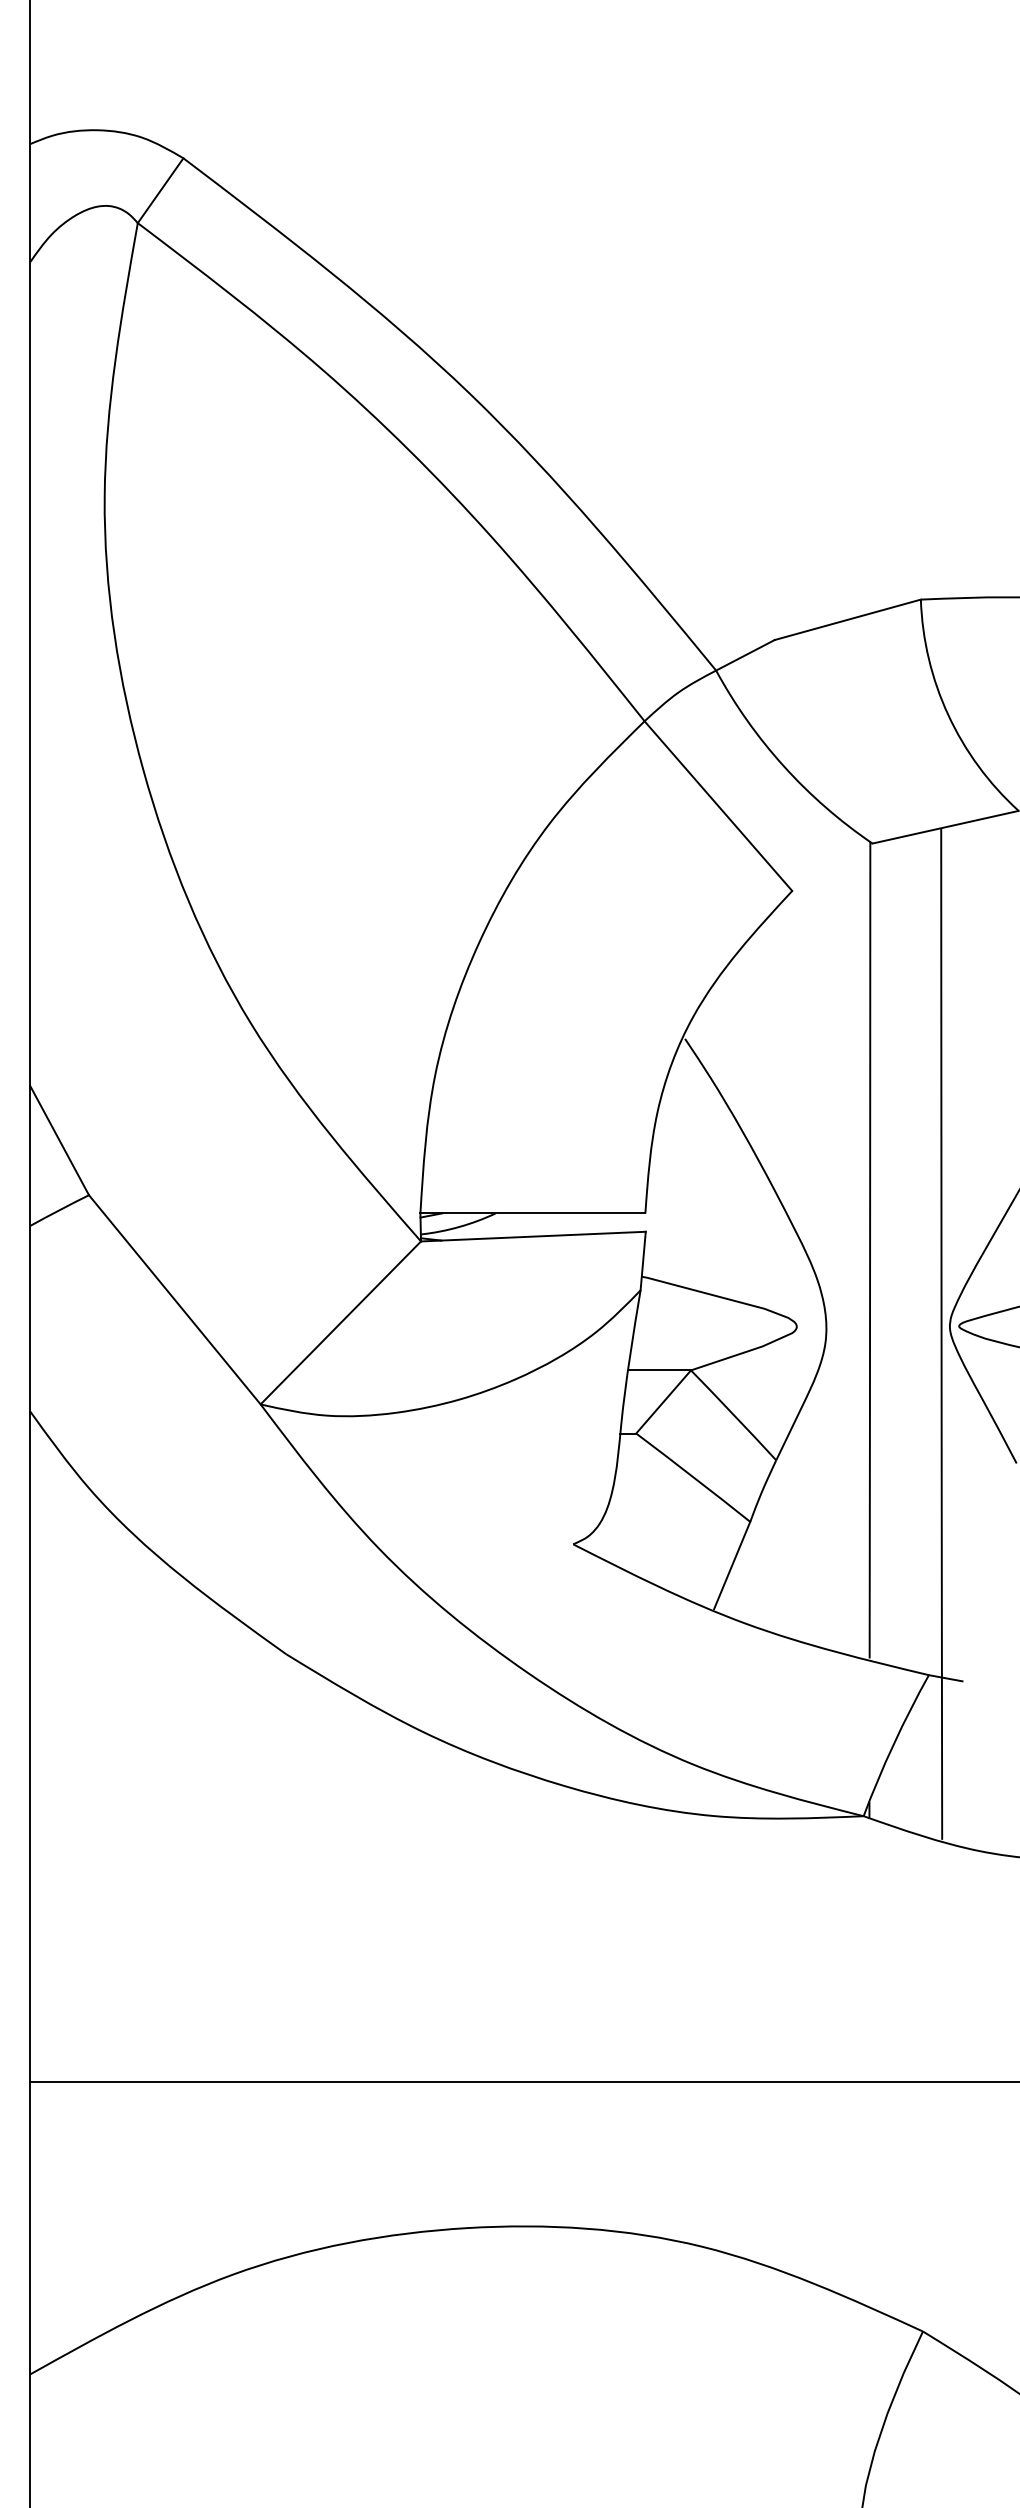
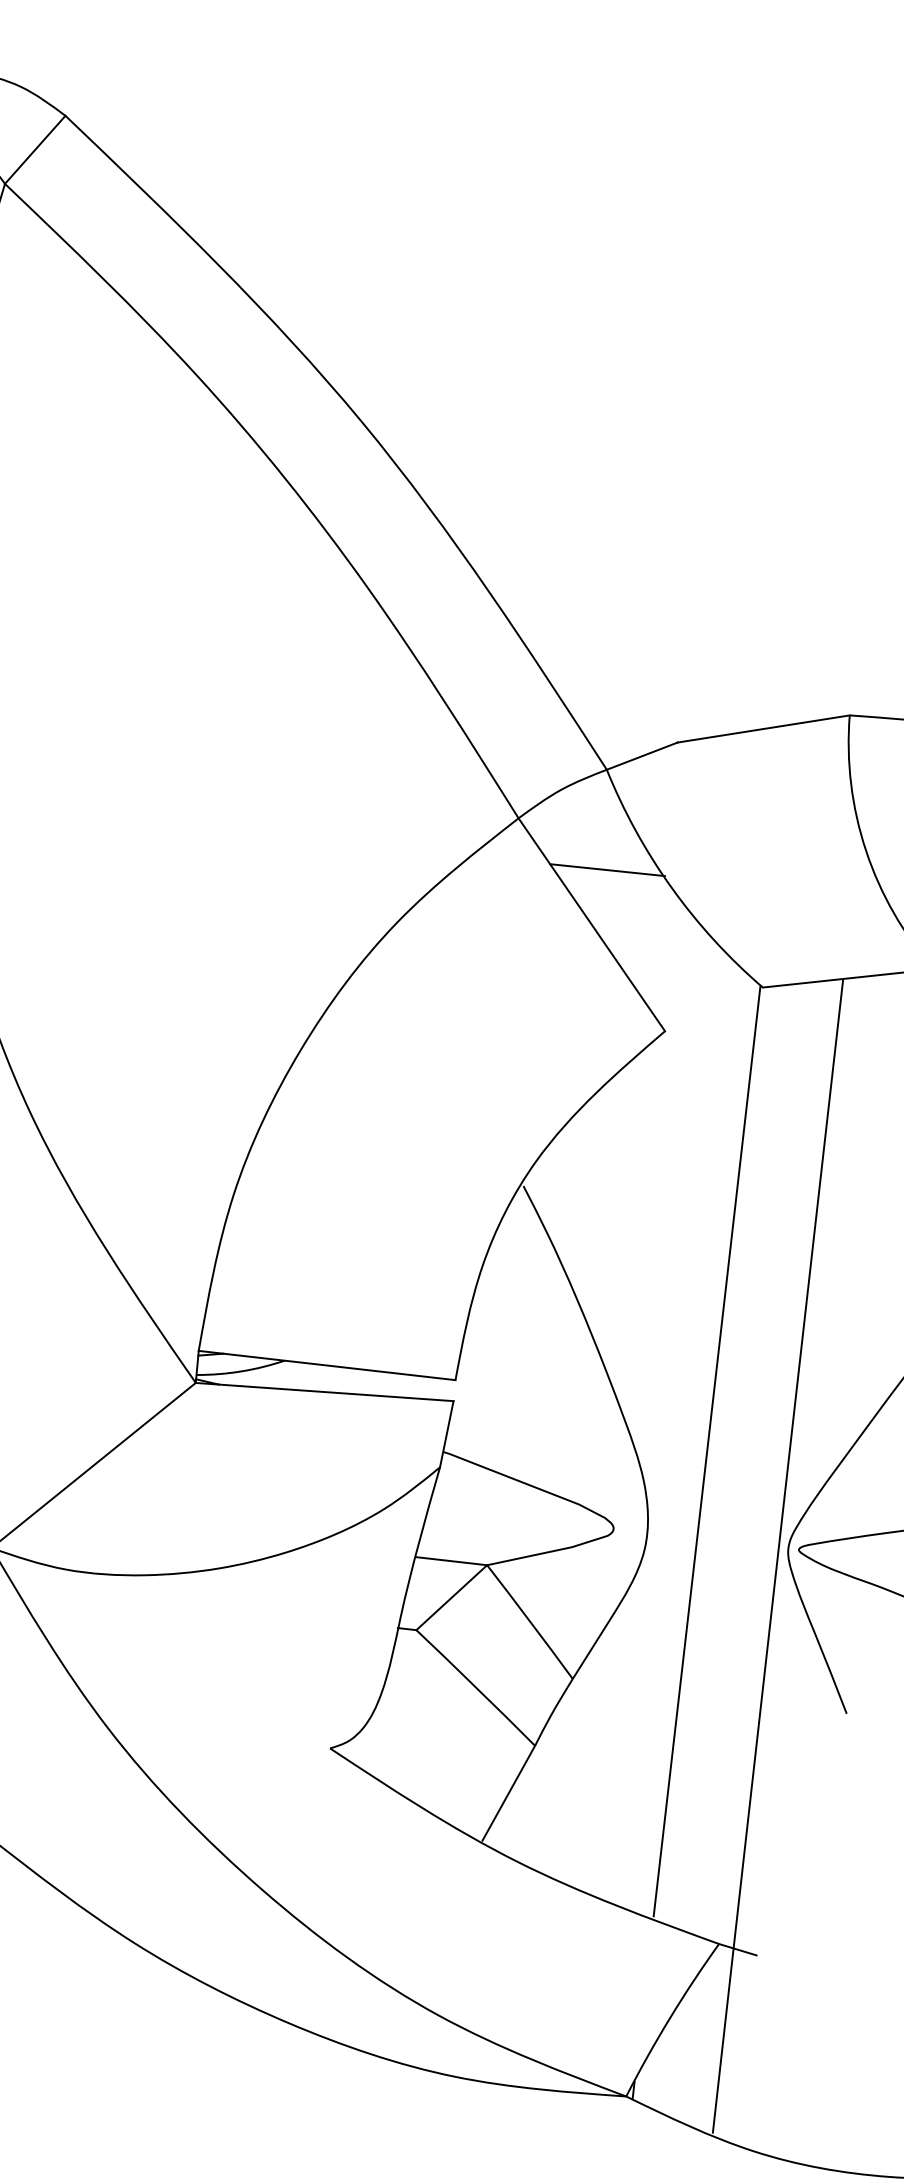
line: (726, 756) -> (607, 869), added

